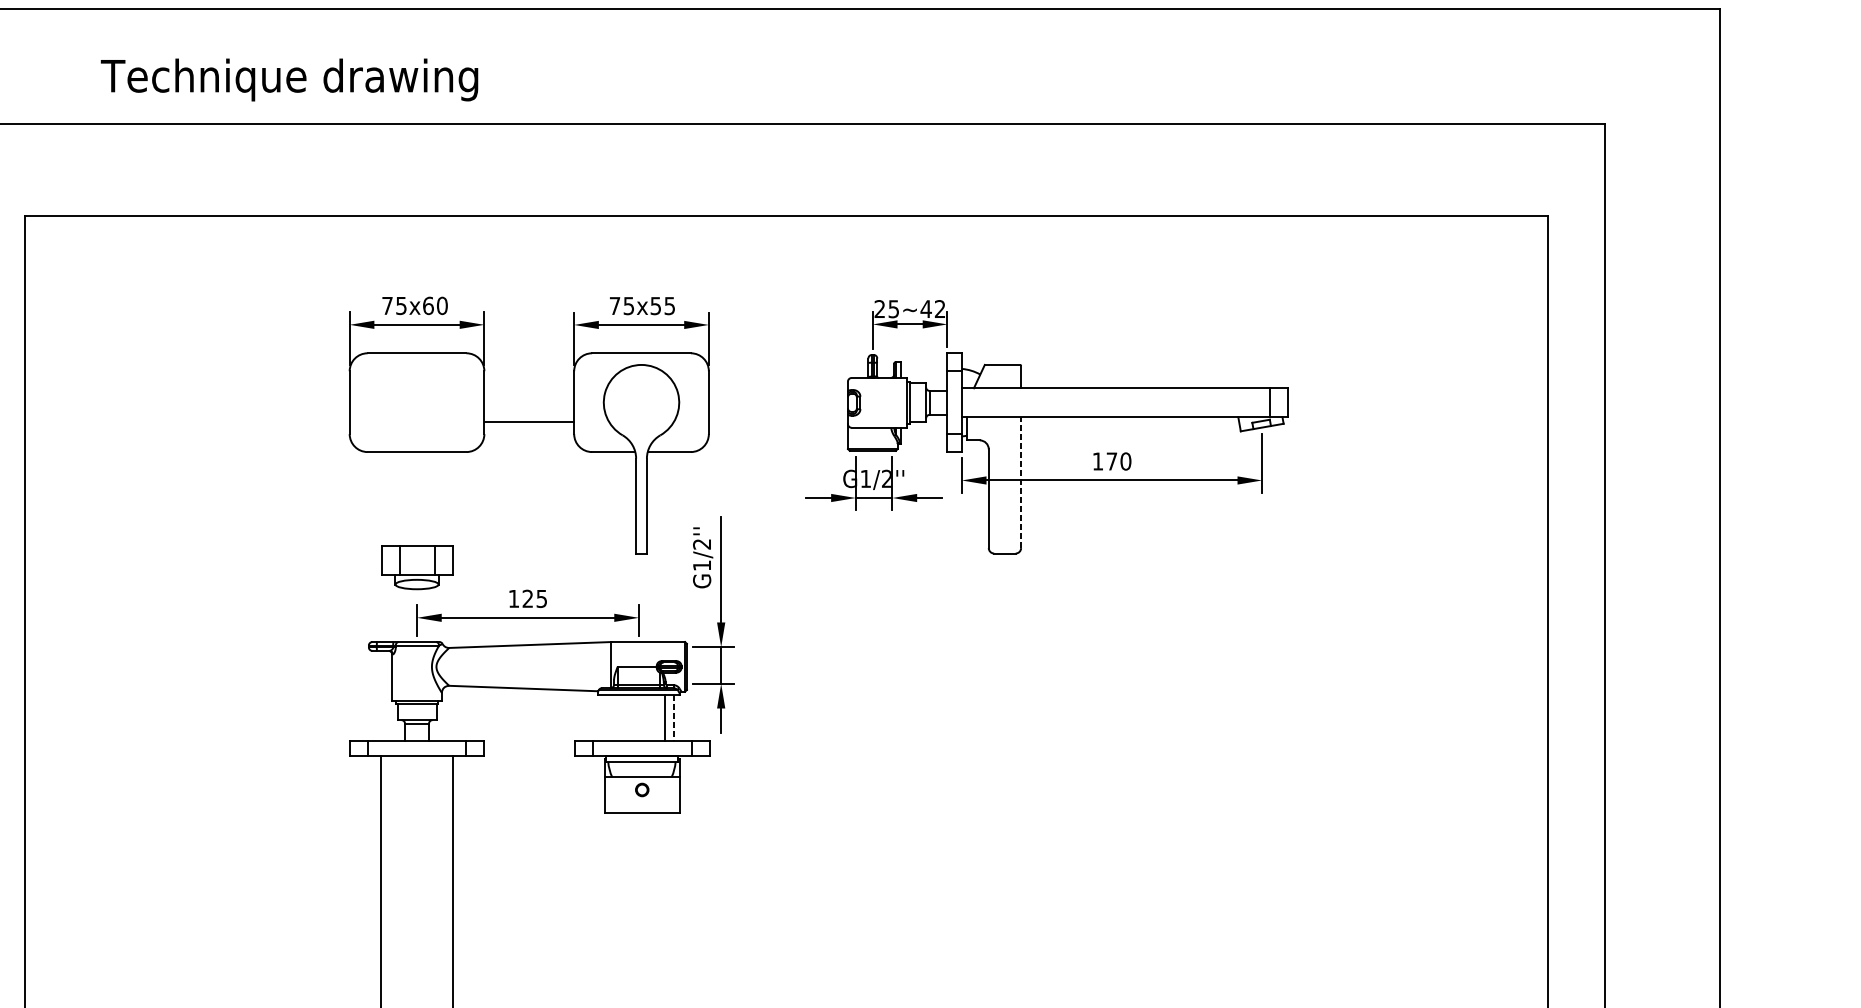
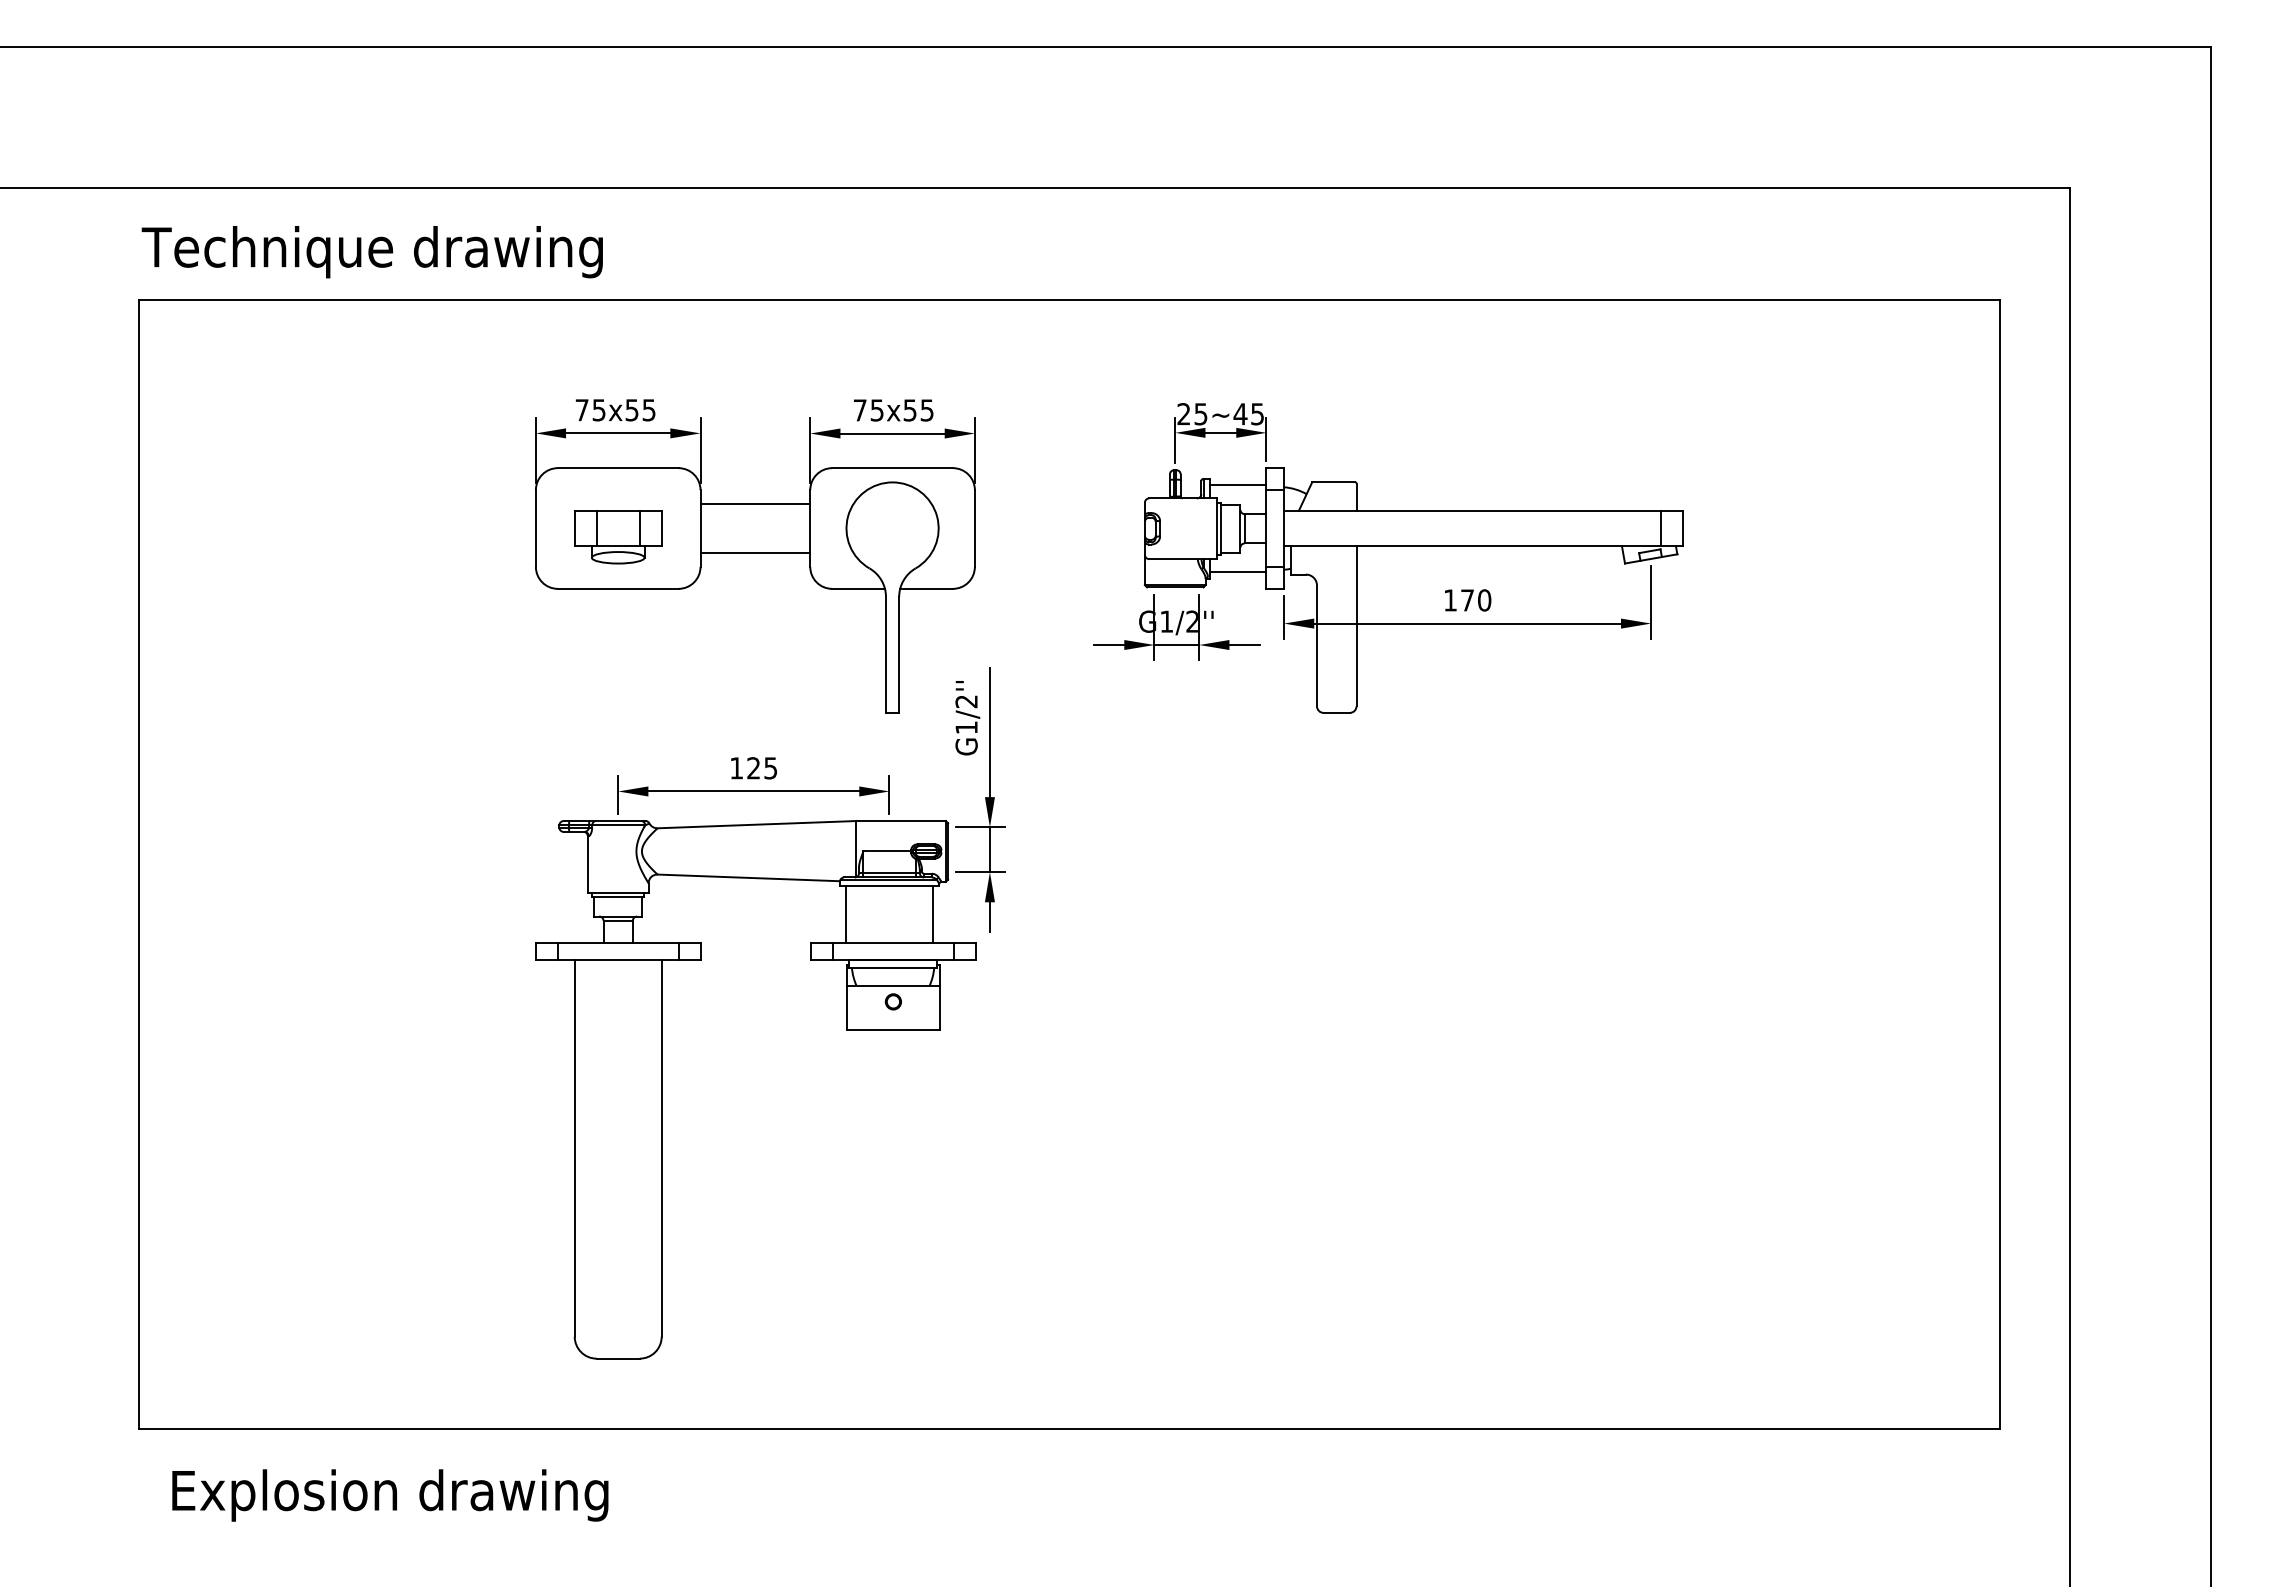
text: (288, 80) -> (371, 252), moved
text: (435, 306) -> (640, 410), 75x60 -> 75x55
text: (940, 309) -> (1257, 414), 25~42 -> 25~45
line: (924, 367) -> (1238, 485), added
line: (529, 383) -> (755, 504), added
line: (924, 438) -> (1238, 572), added
line: (1021, 482) -> (1356, 625), dashed -> solid
part: (417, 567) -> (618, 537), moved
line: (665, 718) -> (846, 914), moved
line: (674, 718) -> (932, 914), dashed -> solid

